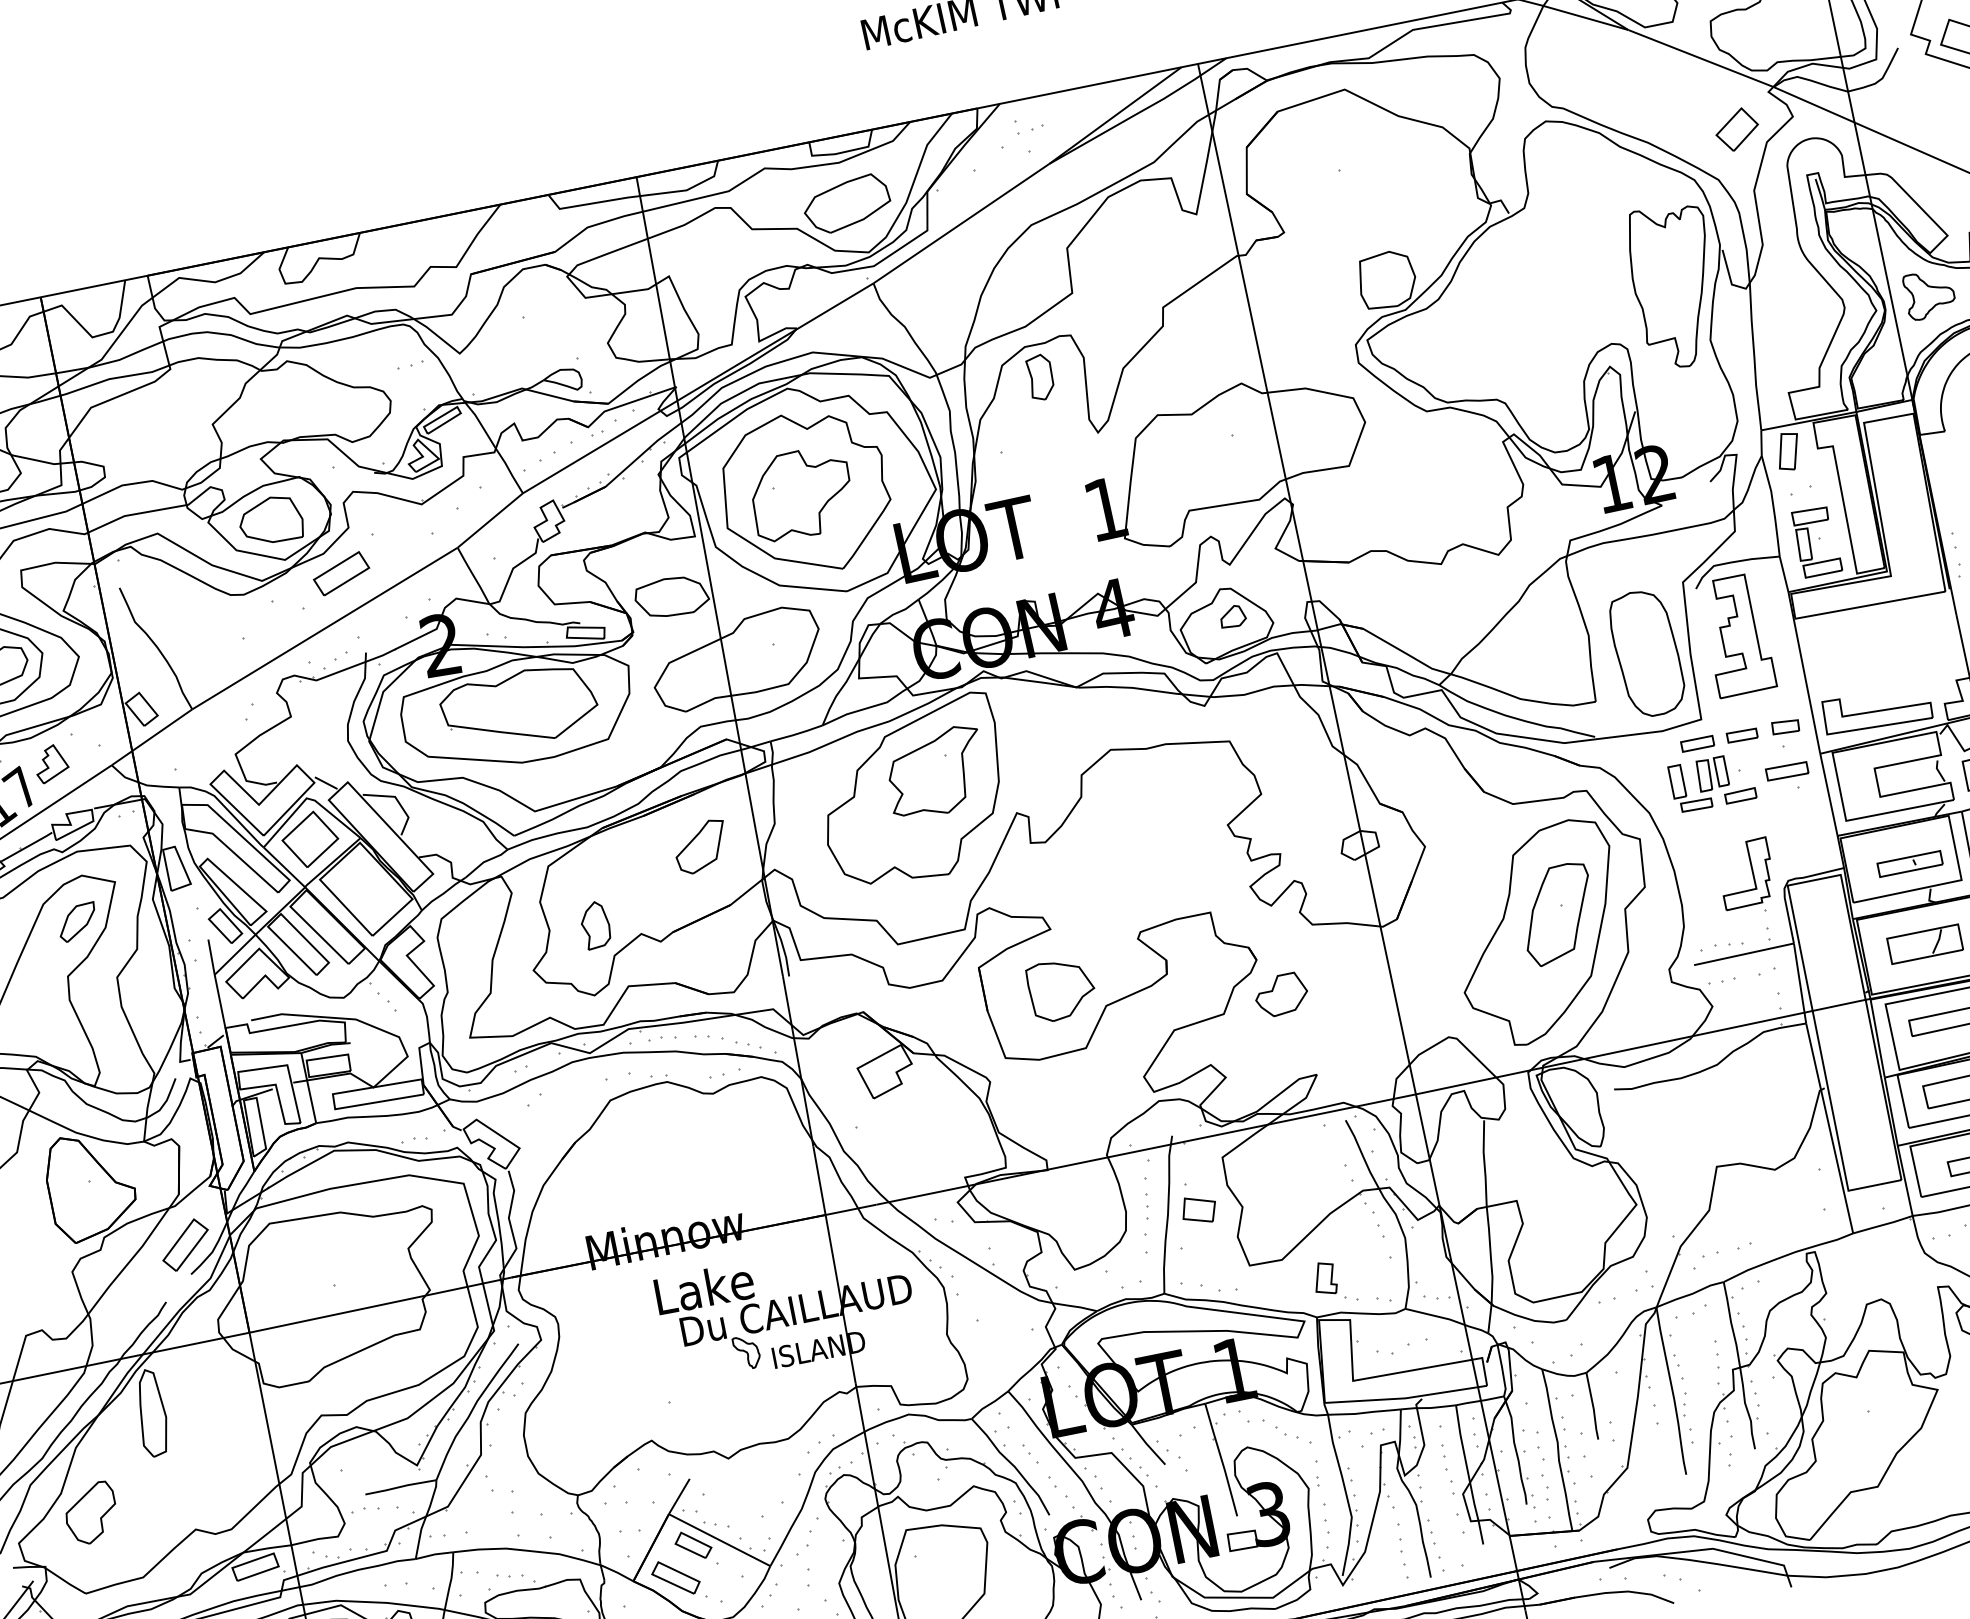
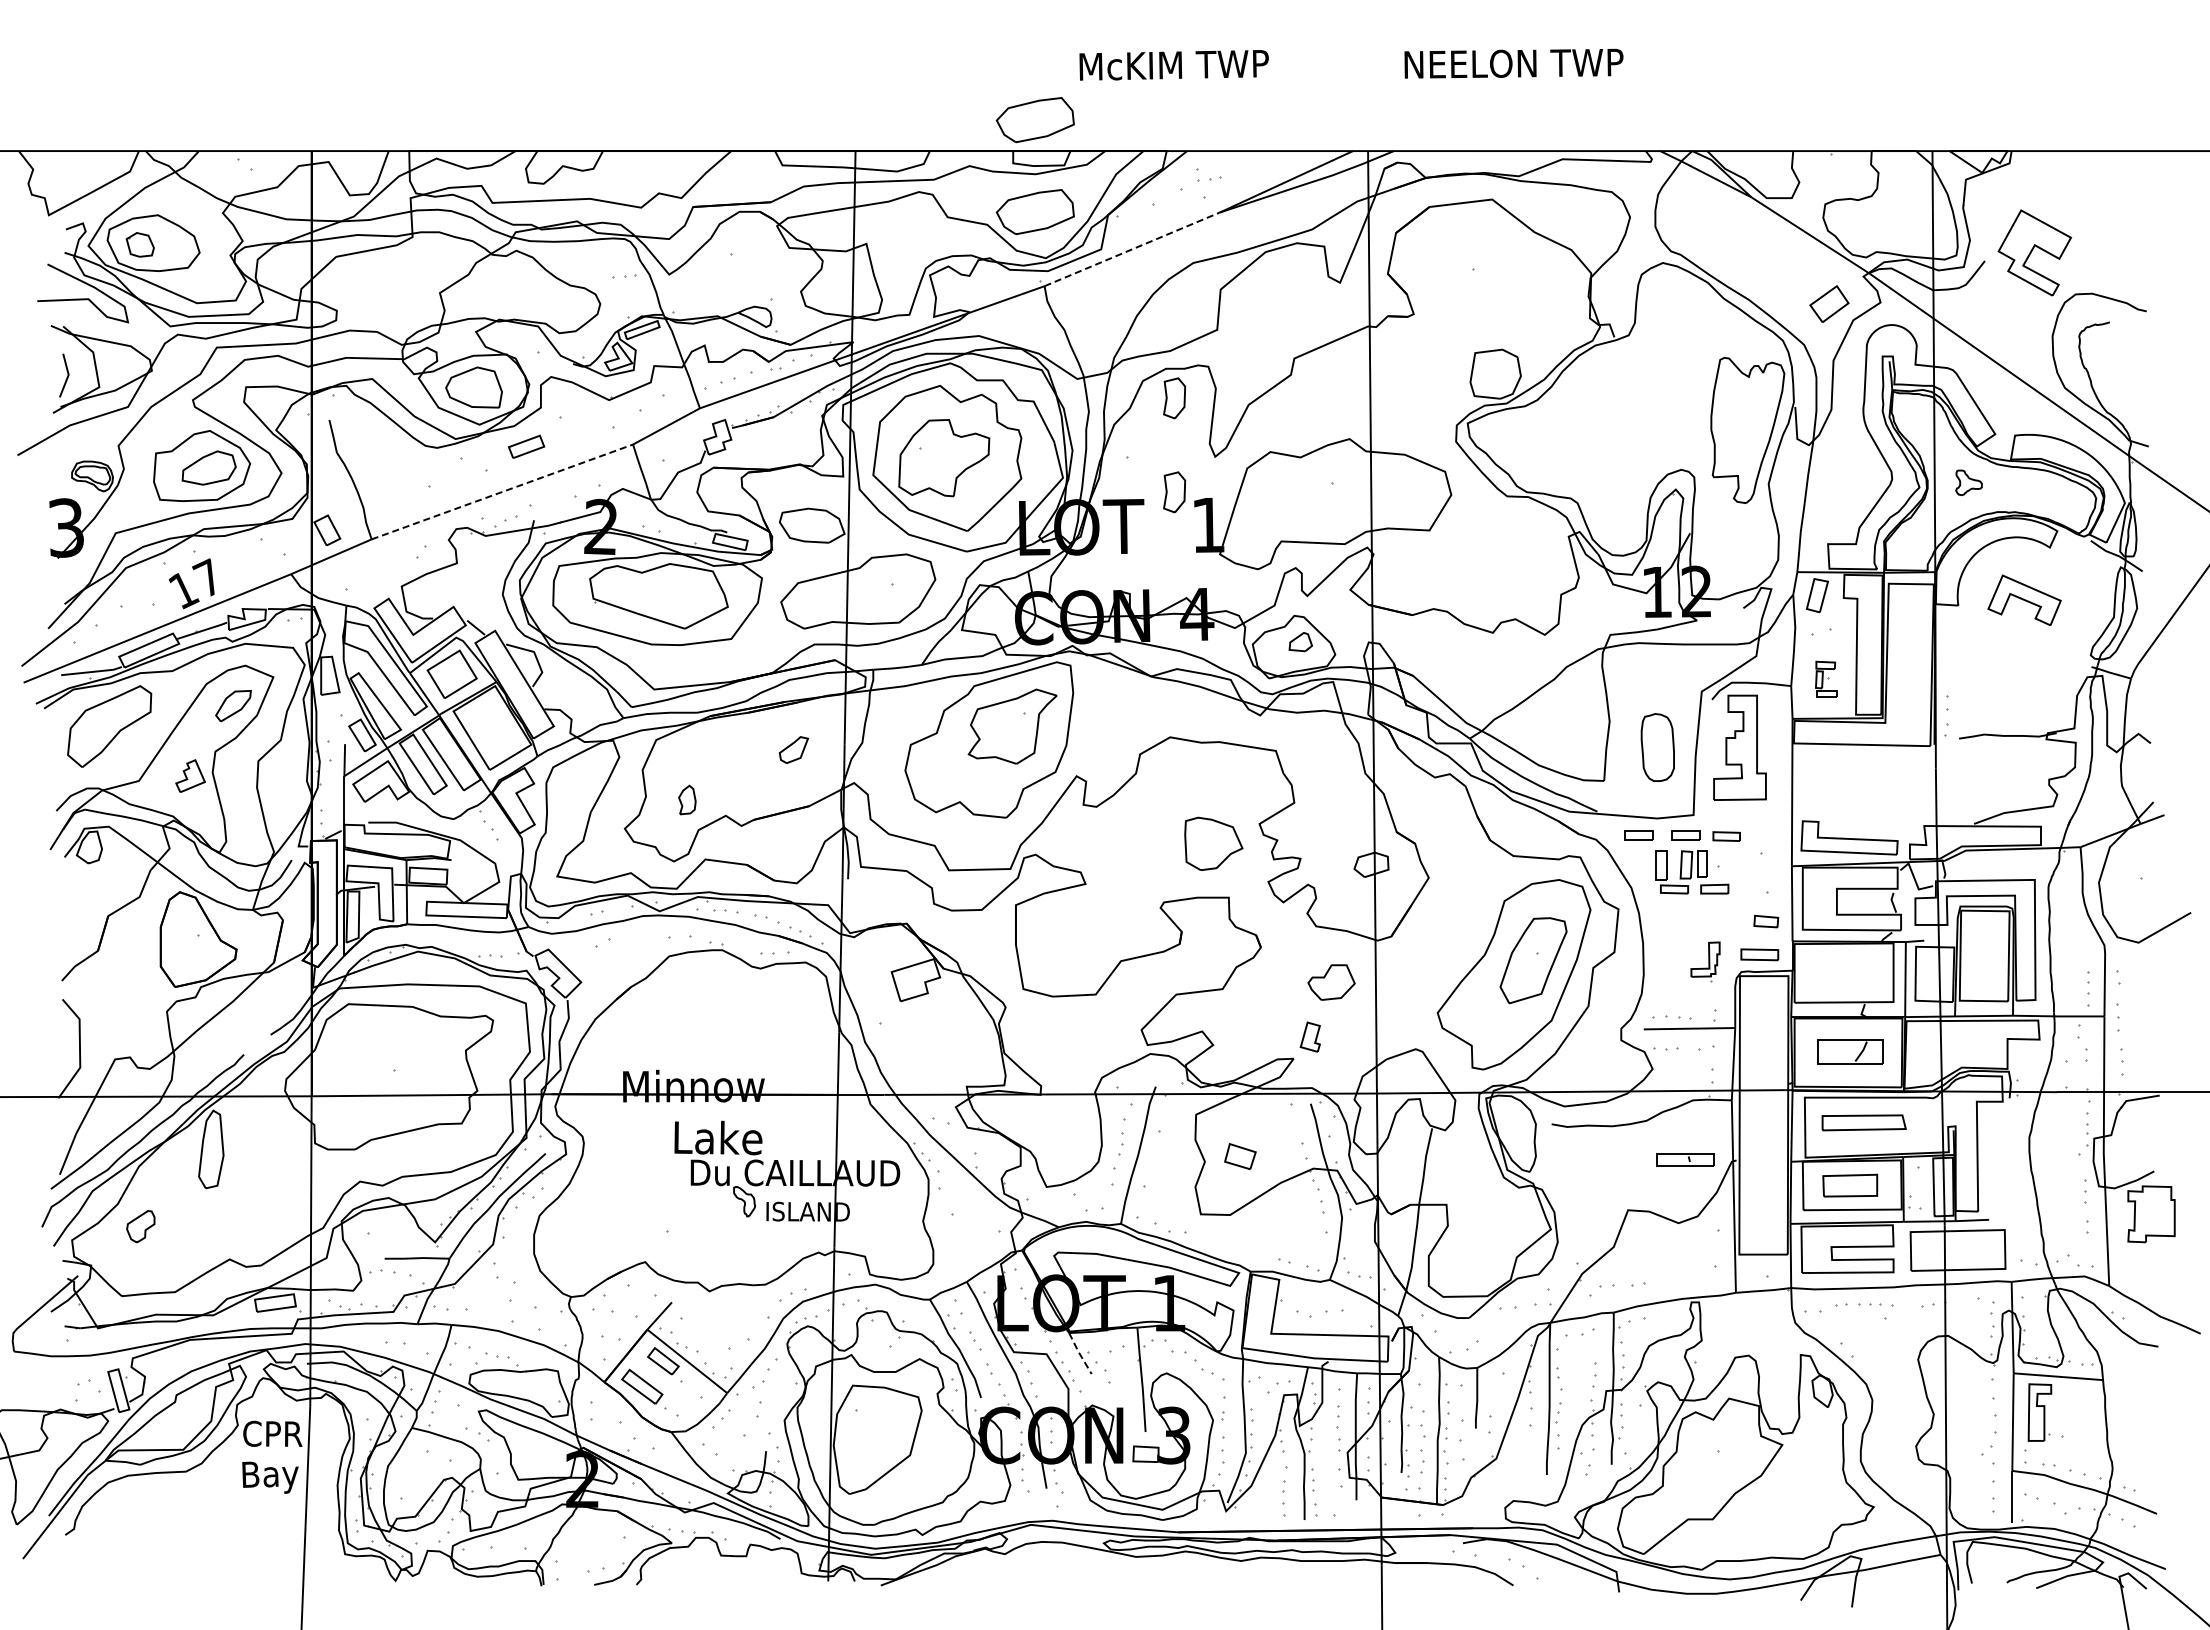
part: (825, 104) -> (1034, 120), added
line: (961, 223) -> (1132, 249), solid -> dashed
part: (1928, 294) -> (1968, 482), size x0.6
part: (1061, 480) -> (1174, 492), added
part: (1816, 541) -> (1826, 679), size x0.6
part: (341, 573) -> (526, 446), size x0.7
line: (325, 628) -> (502, 491), solid -> dashed
part: (1646, 653) -> (1657, 747), size x0.6
part: (1785, 726) -> (1766, 921), moved
part: (1645, 753) -> (1638, 835), added
part: (51, 763) -> (190, 775), moved
part: (1786, 771) -> (1759, 954), moved
part: (700, 846) -> (793, 749), size x0.6
part: (1910, 863) -> (1685, 1159), moved
part: (1746, 877) -> (1705, 961), size x0.6
part: (595, 924) -> (687, 799), size x0.7
part: (1061, 989) -> (1213, 843), moved
part: (1281, 994) -> (1331, 982), moved
part: (1199, 1209) -> (1240, 1156), moved
part: (184, 1244) -> (270, 1007), removed
part: (1323, 1278) -> (1309, 1036), moved
line: (1147, 1444) -> (1079, 1353), solid -> dashed
part: (90, 1513) -> (140, 1226), size x0.6

